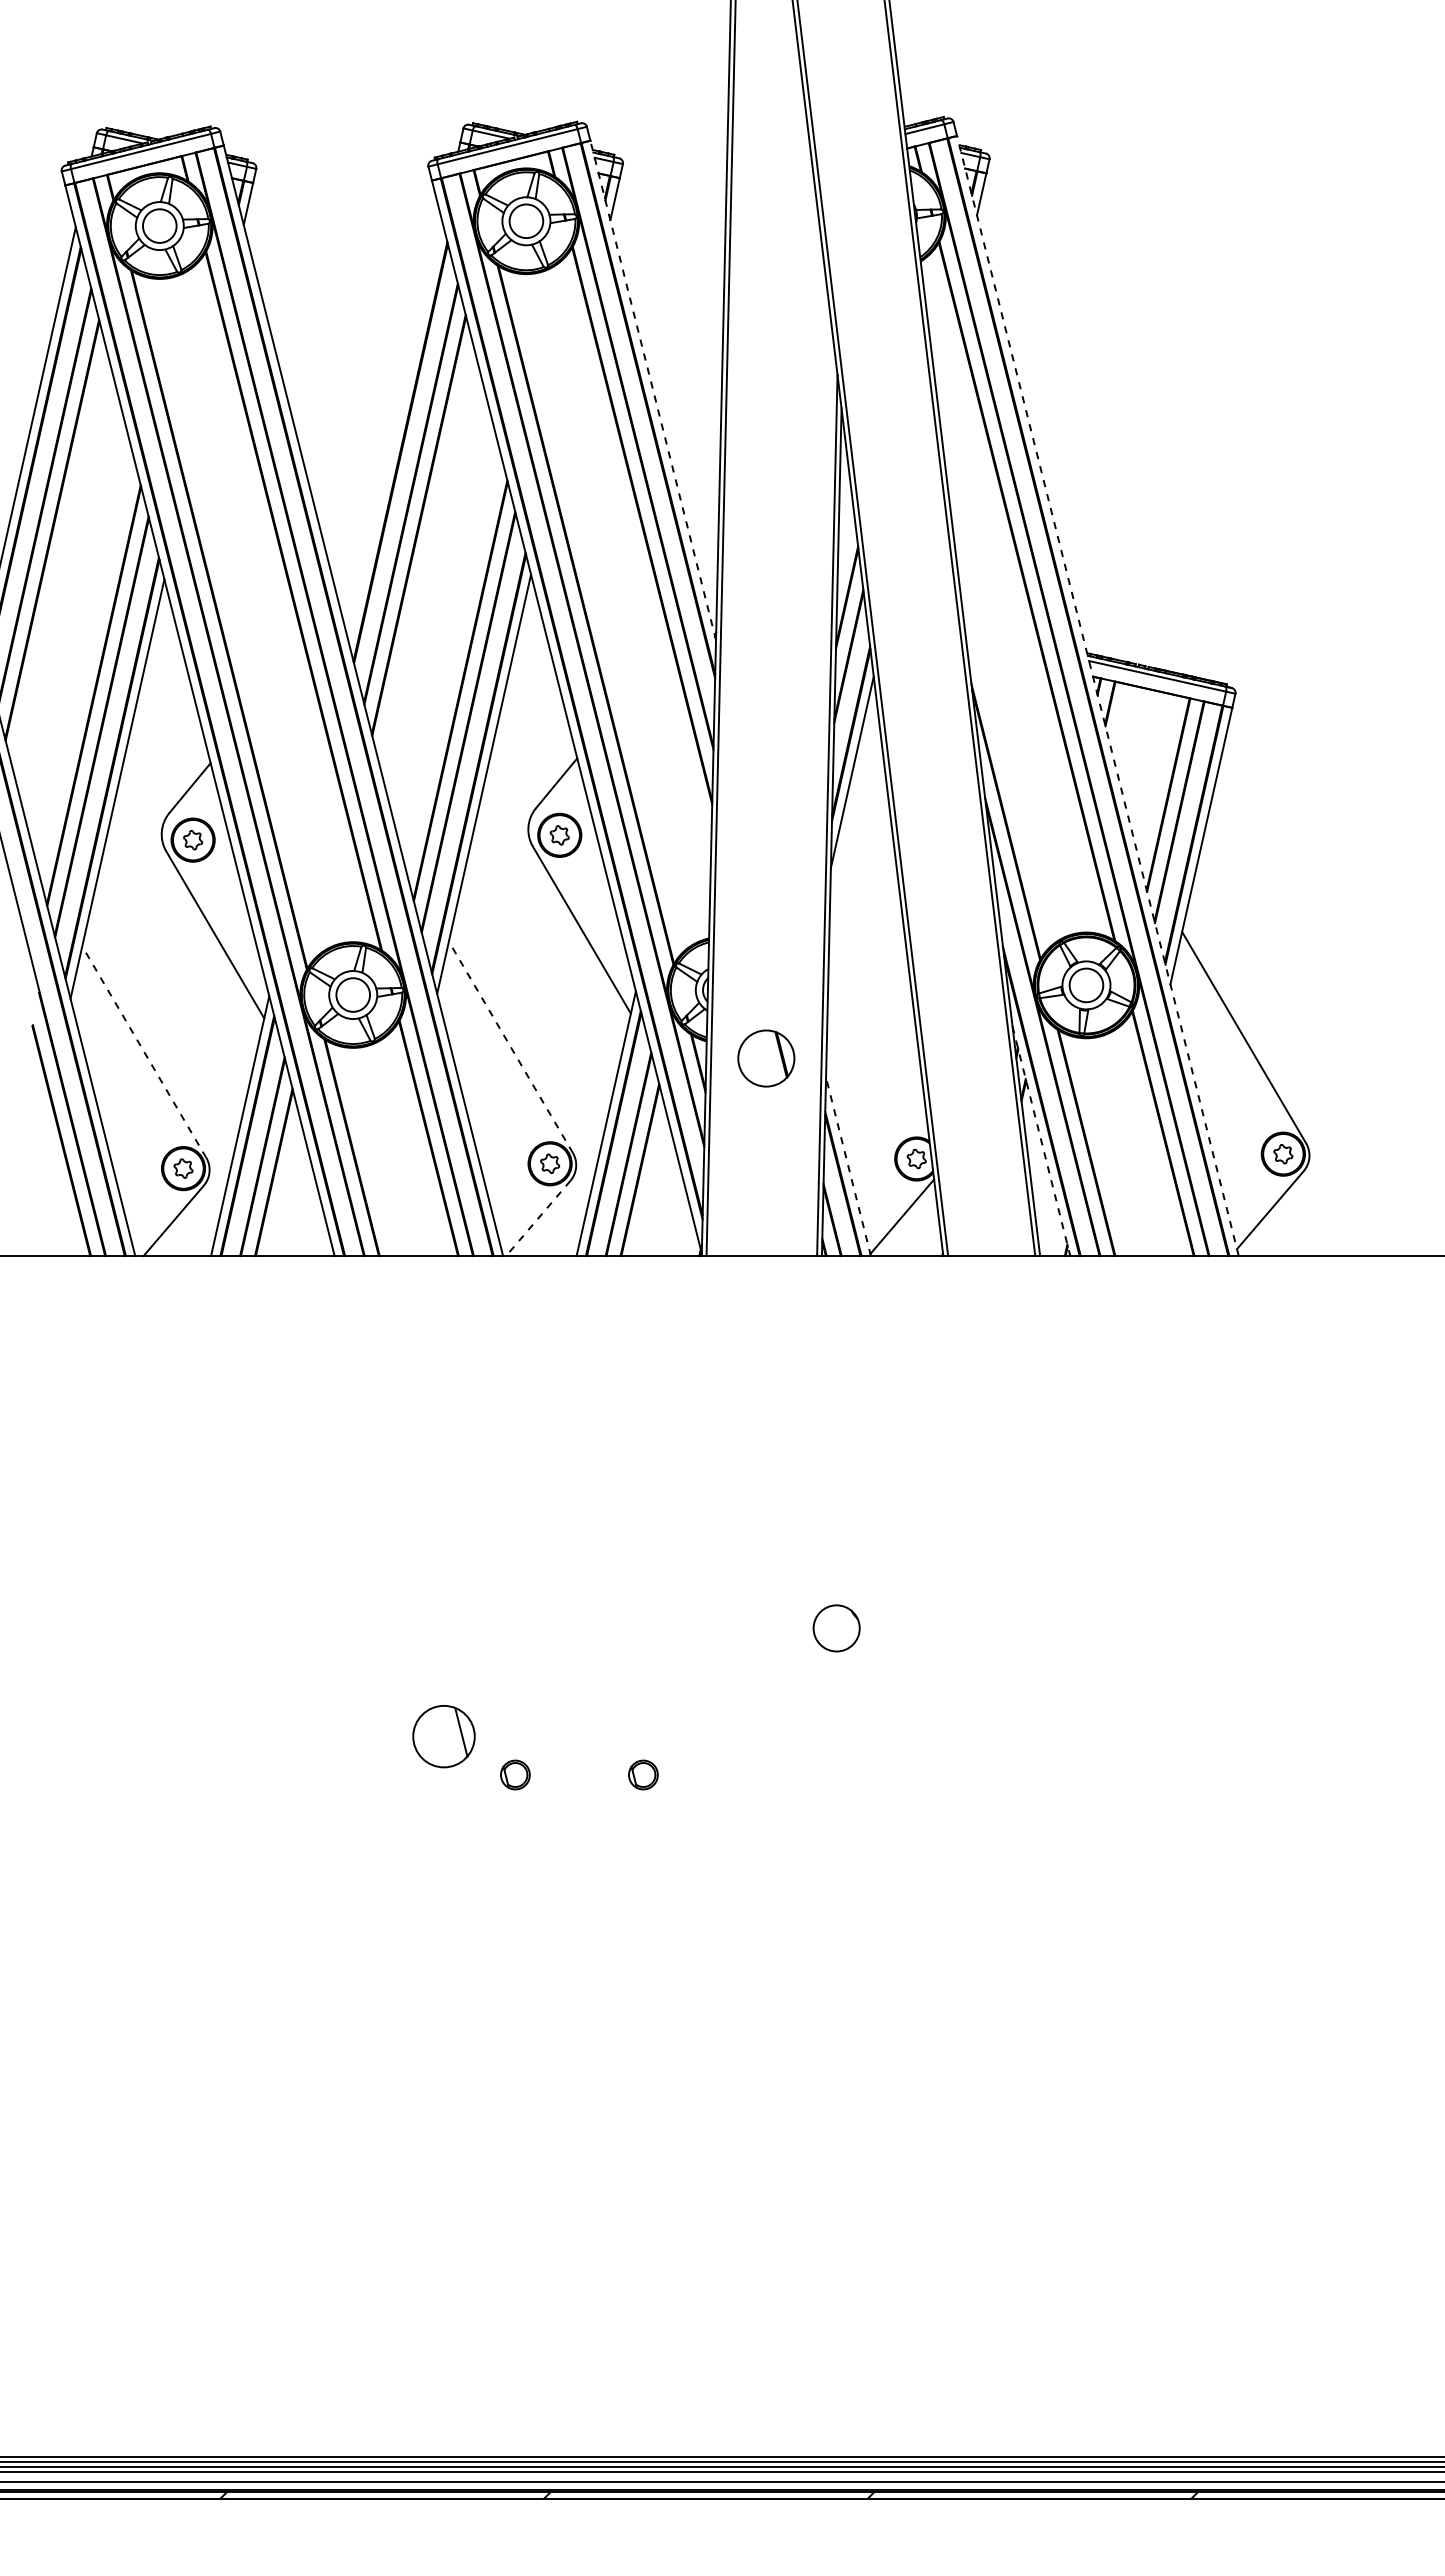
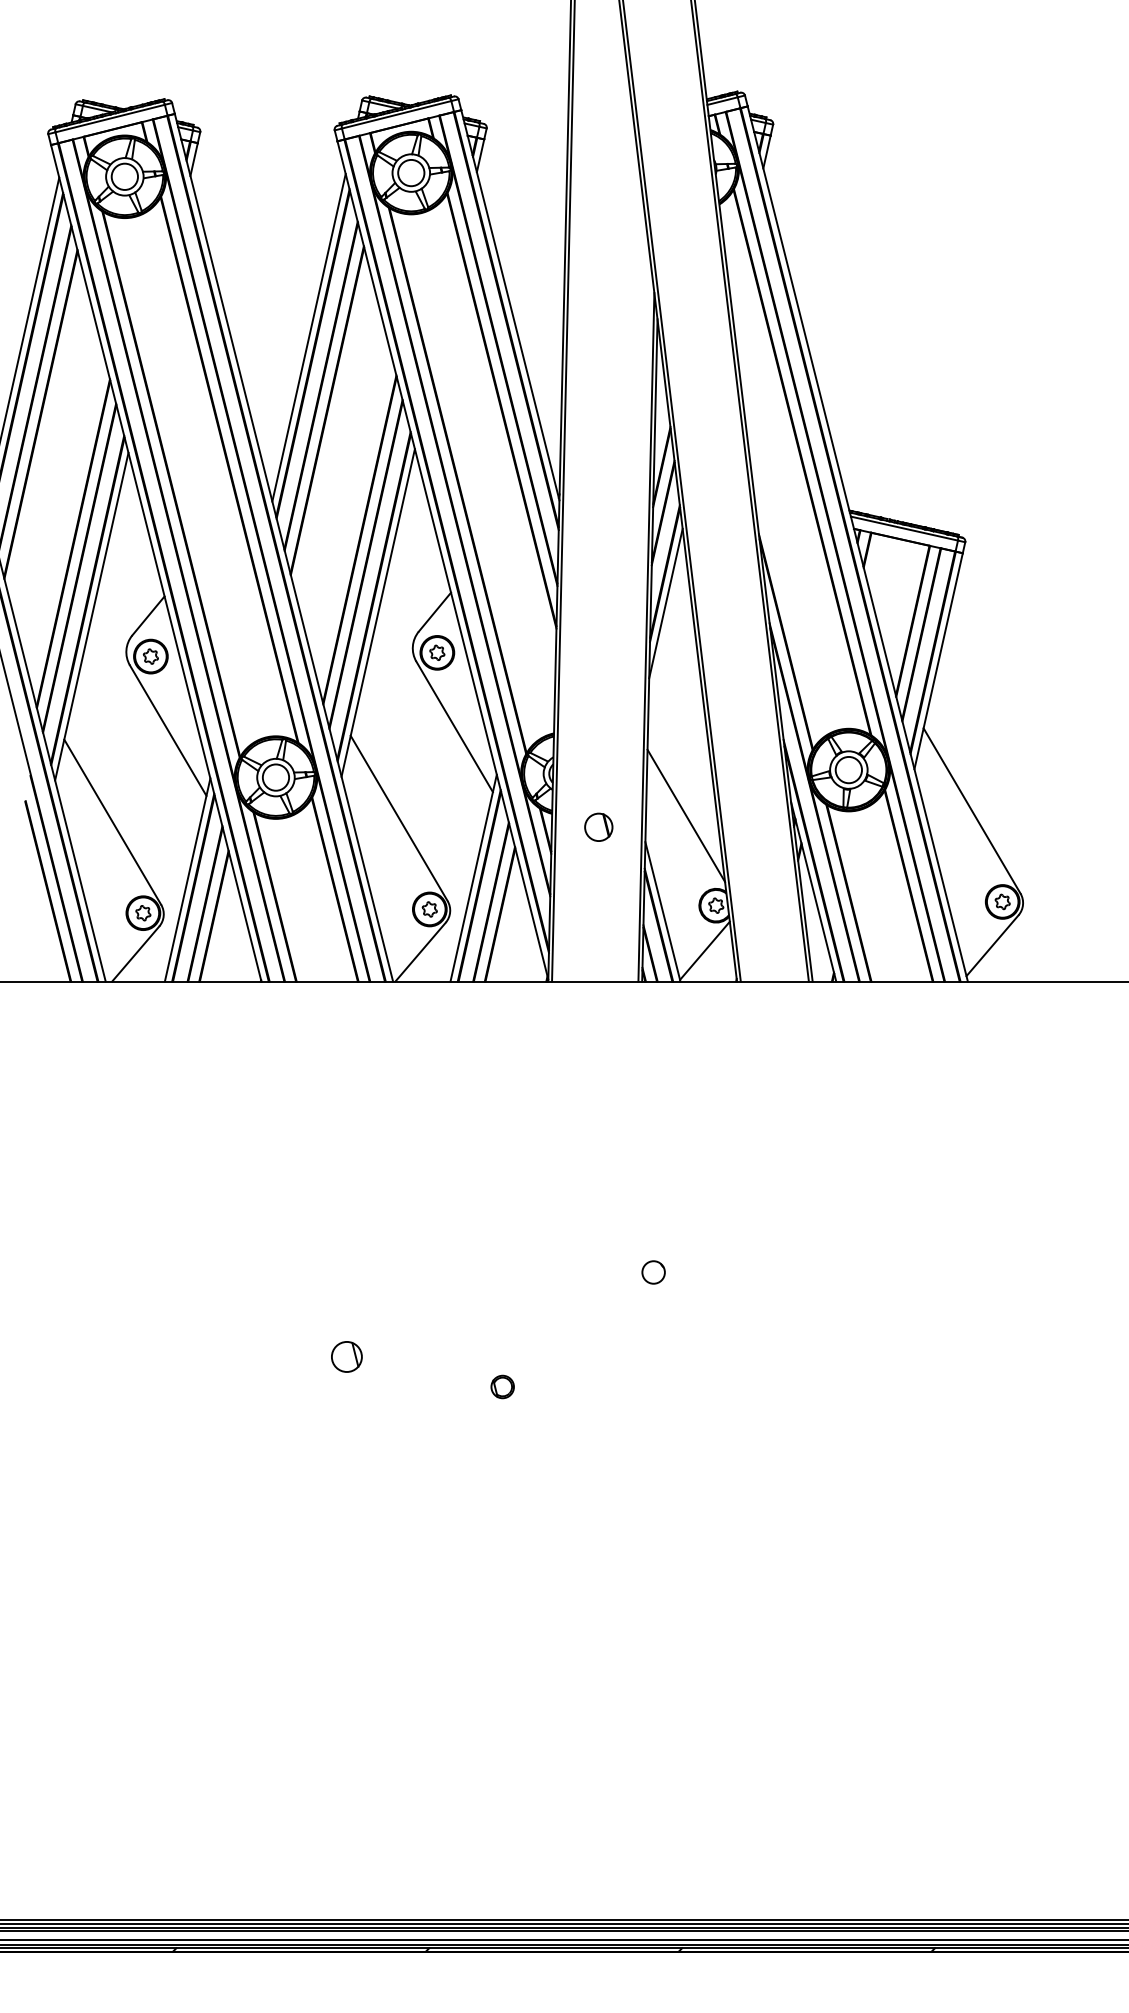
line: (653, 390) -> (510, 305), dashed -> solid
line: (395, 431) -> (309, 337), added
line: (1097, 695) -> (857, 543), dashed -> solid
line: (878, 1043) -> (686, 815), added
line: (510, 1047) -> (398, 818), dashed -> solid
line: (144, 1052) -> (112, 822), dashed -> solid
part: (766, 1058) -> (598, 827), size x0.62
line: (1041, 1141) -> (813, 892), dashed -> solid
line: (848, 1166) -> (662, 911), dashed -> solid
line: (537, 1218) -> (419, 952), dashed -> solid
circle: (836, 1628) -> (653, 1272), size x0.62
part: (443, 1736) -> (346, 1356), size x0.62
part: (515, 1774) -> (402, 1386), removed

